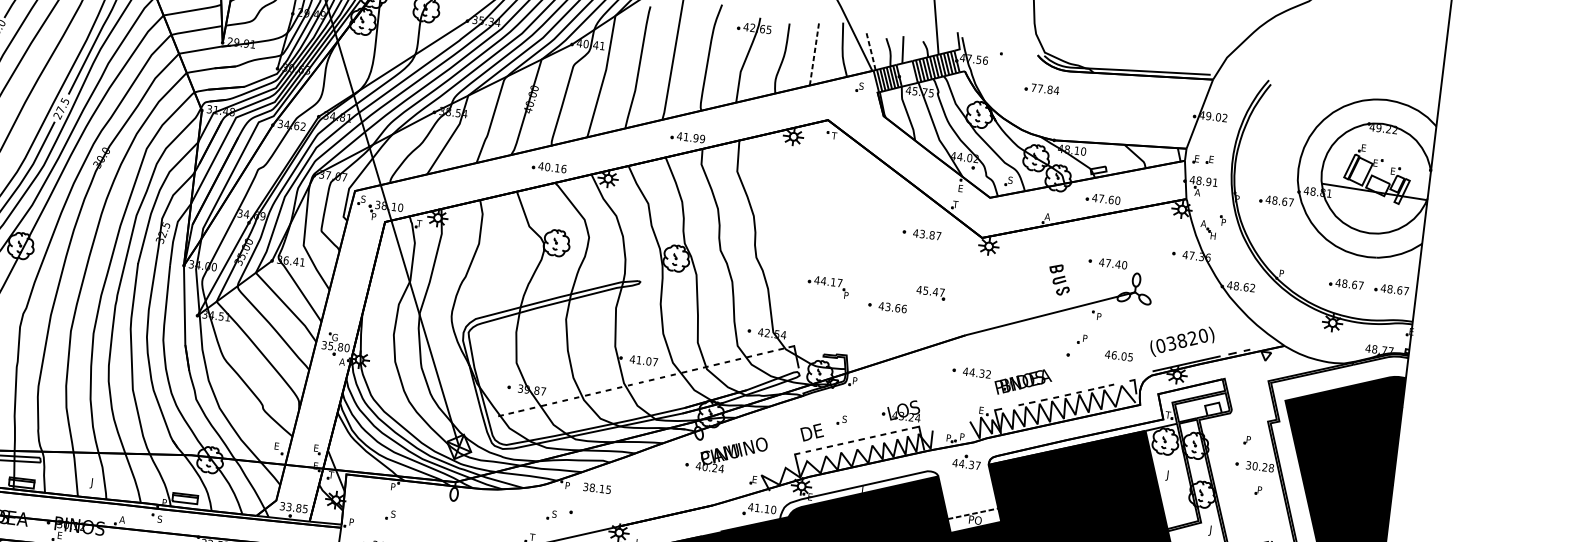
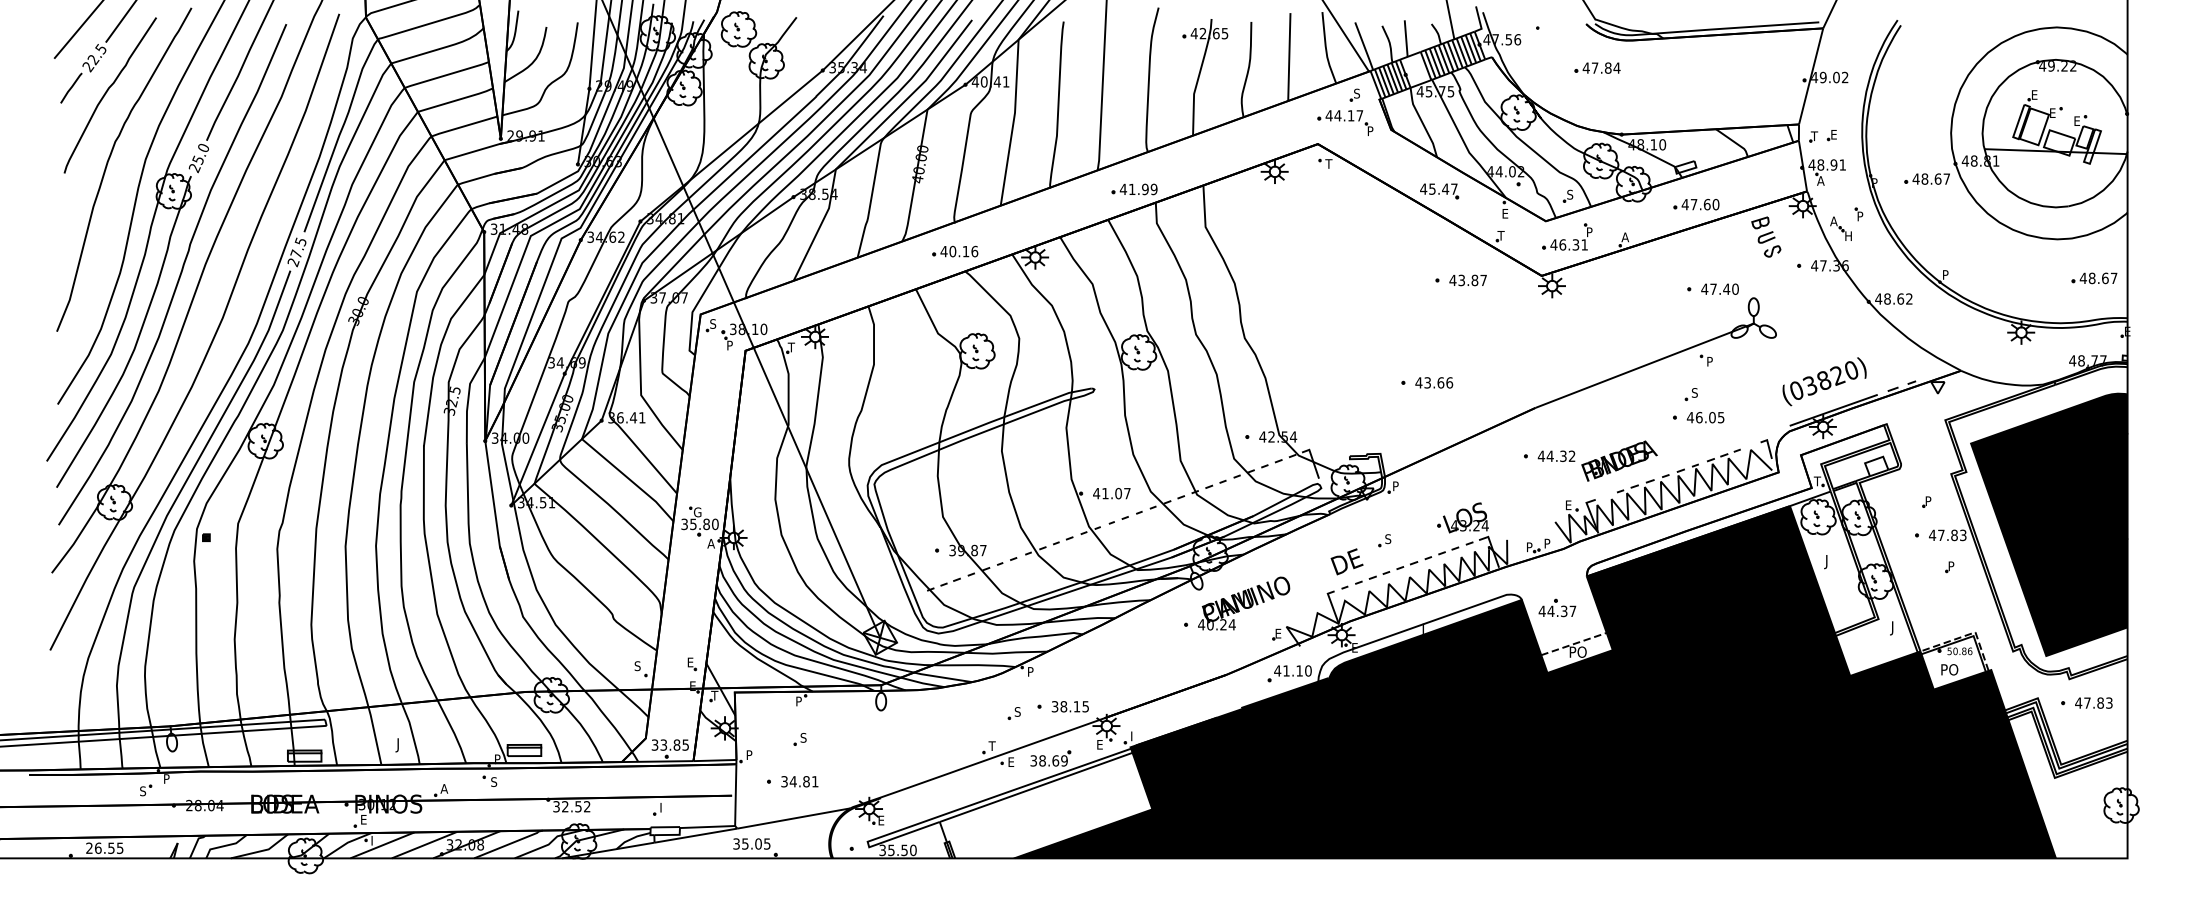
line: (871, 51) -> (1364, 46), dashed -> solid
line: (814, 53) -> (1289, 57), dashed -> solid
text: (1033, 87) -> (1585, 67), 77.84 -> 47.84
text: (1196, 159) -> (1814, 136), E -> T
part: (1004, 211) -> (1567, 236), added
part: (1059, 279) -> (1766, 236), moved
part: (1346, 283) -> (2033, 278), removed
part: (828, 286) -> (1345, 122), moved
part: (930, 293) -> (1439, 191), moved
text: (1084, 338) -> (1694, 392), P -> S
text: (1118, 355) -> (1705, 417), moved
text: (276, 446) -> (637, 666), E -> S
part: (966, 461) -> (1557, 607), moved
text: (1259, 466) -> (1947, 535), 30.28 -> 47.83
text: (596, 488) -> (1069, 706), moved

